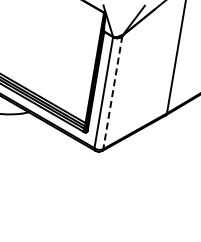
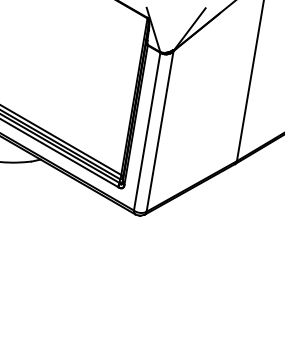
line: (112, 92) -> (159, 131), dashed -> solid

